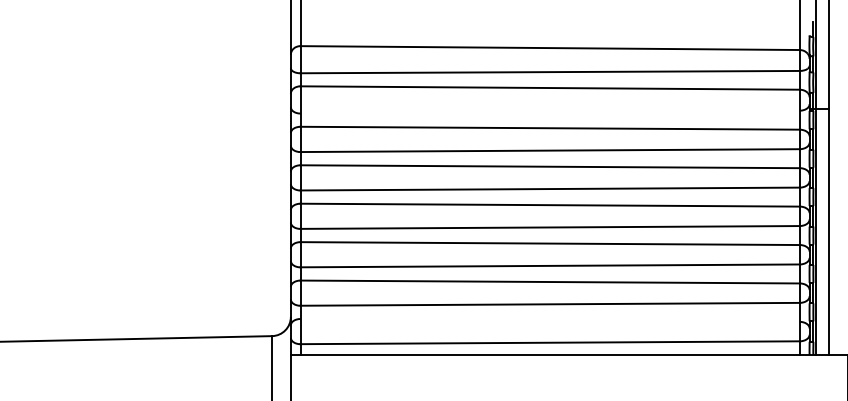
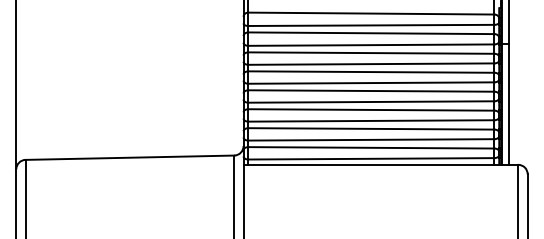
line: (550, 110) -> (371, 44), added
line: (550, 319) -> (371, 147), added

